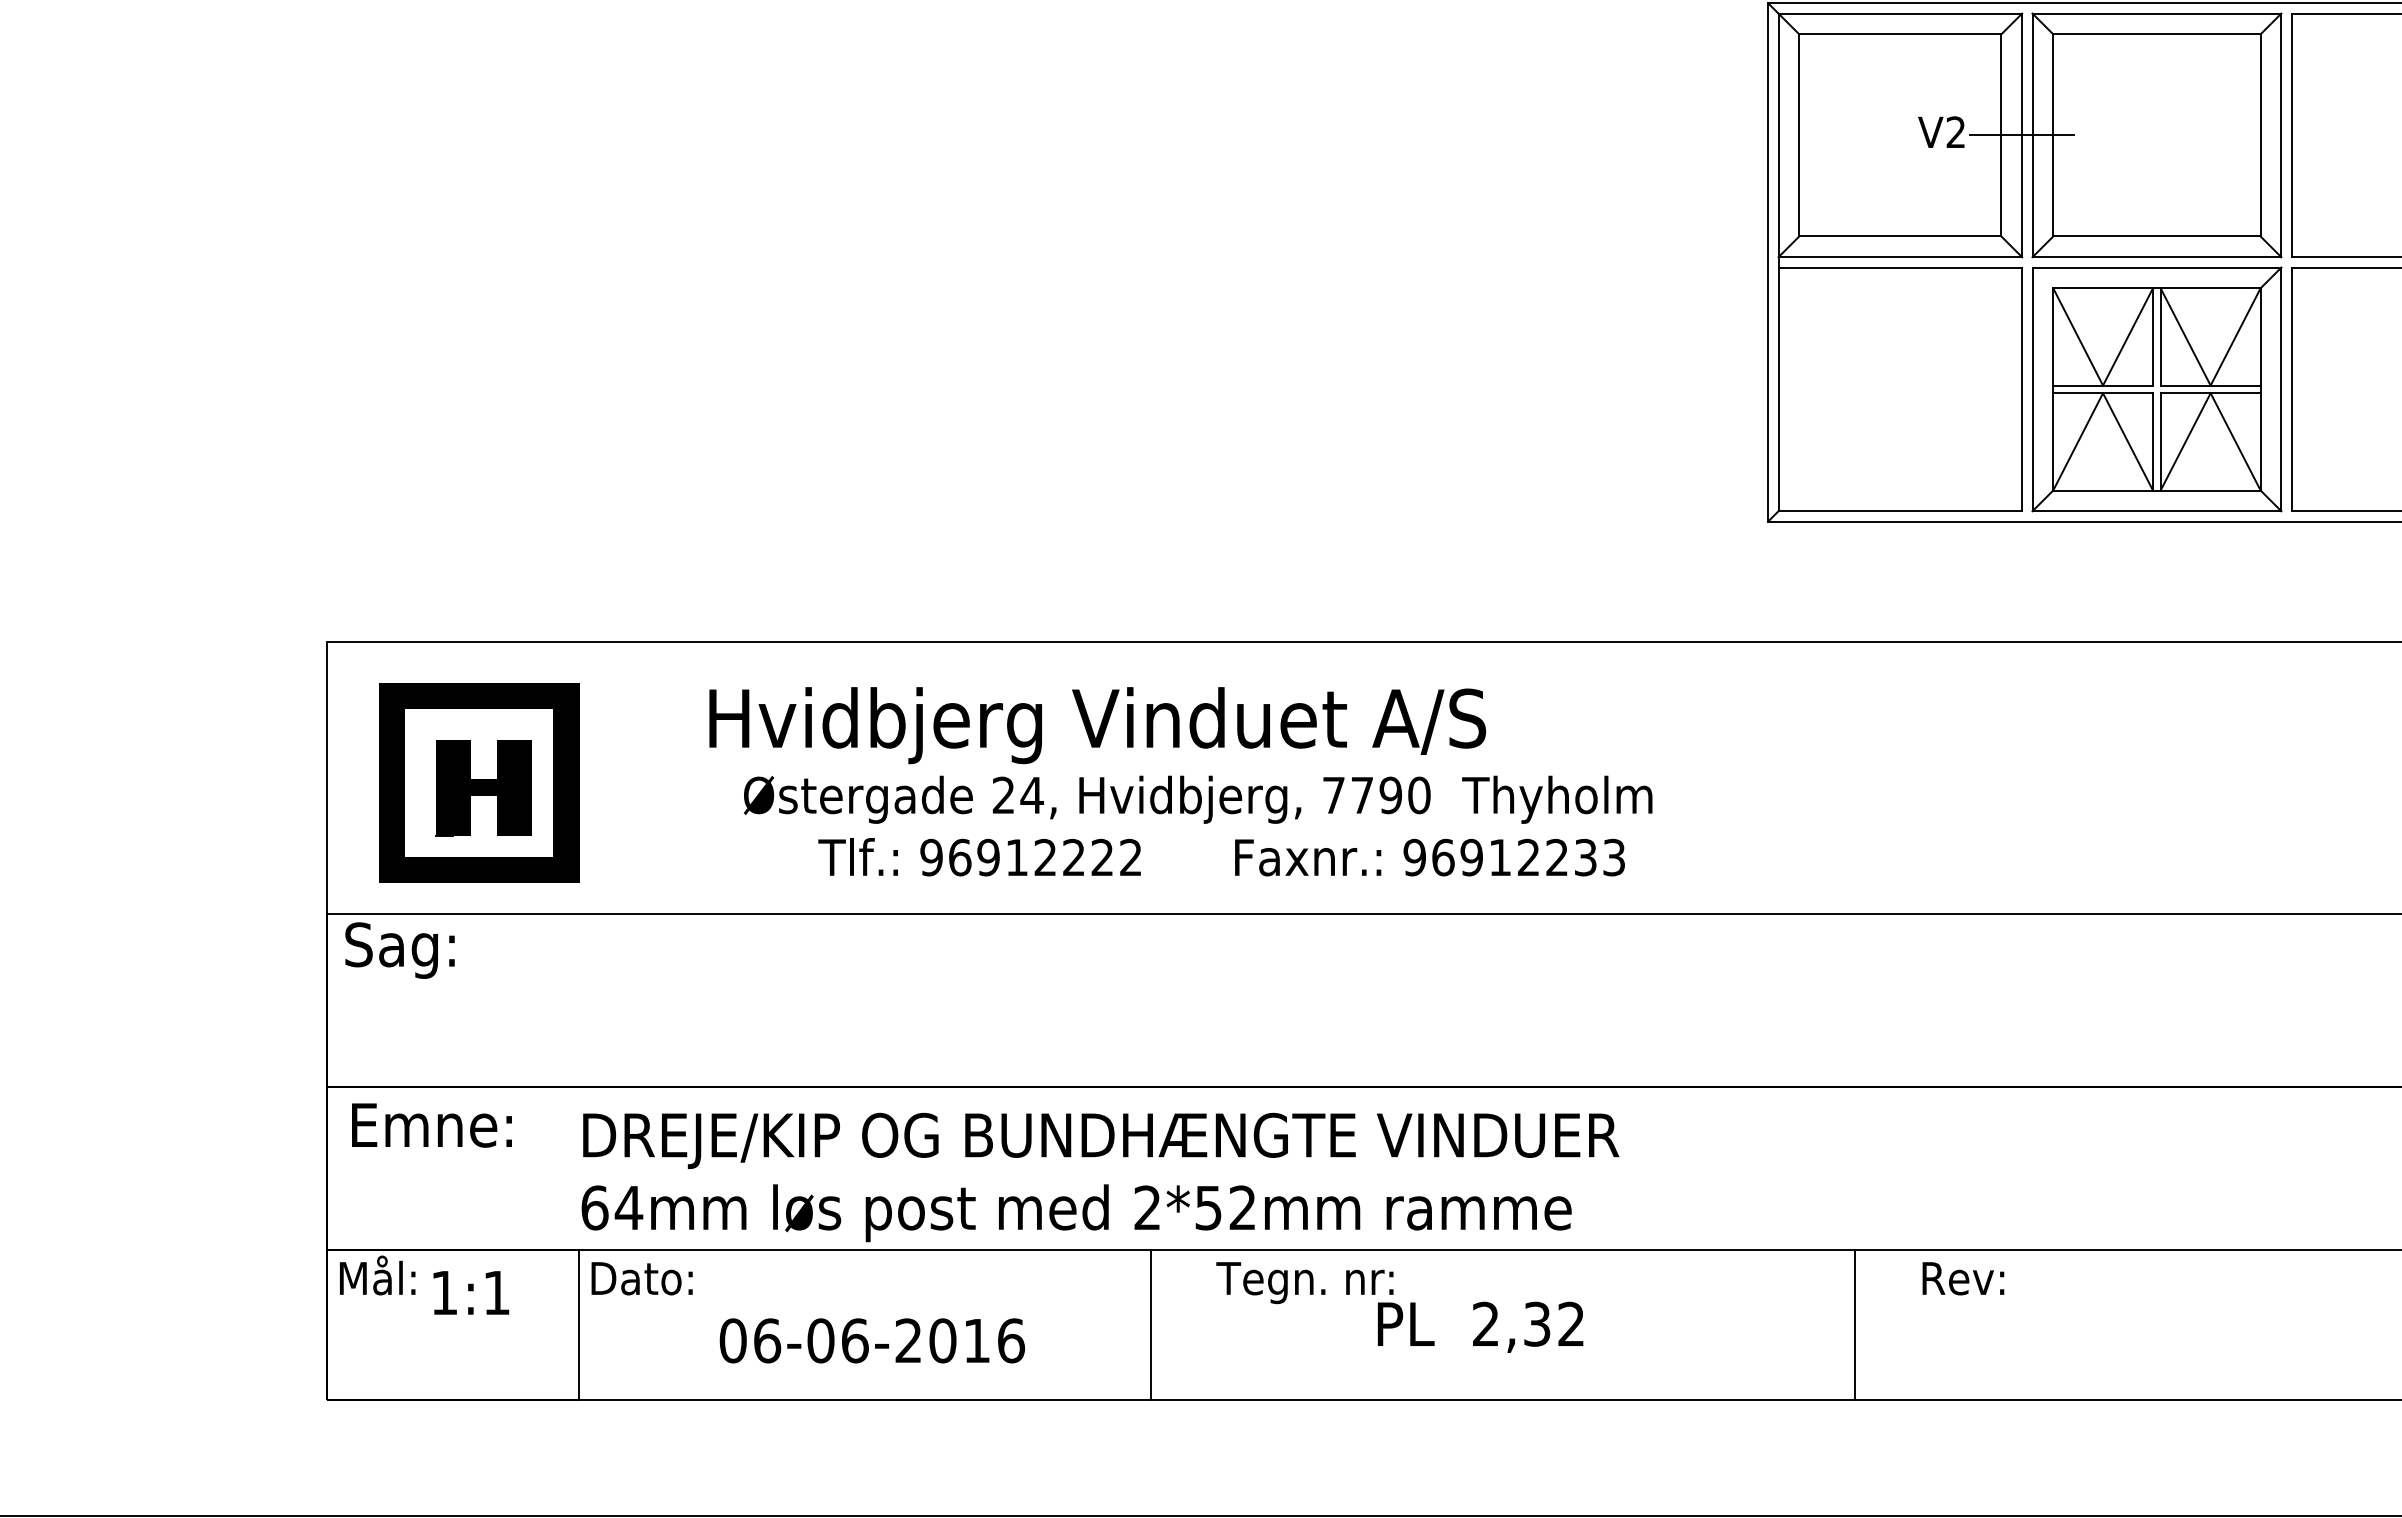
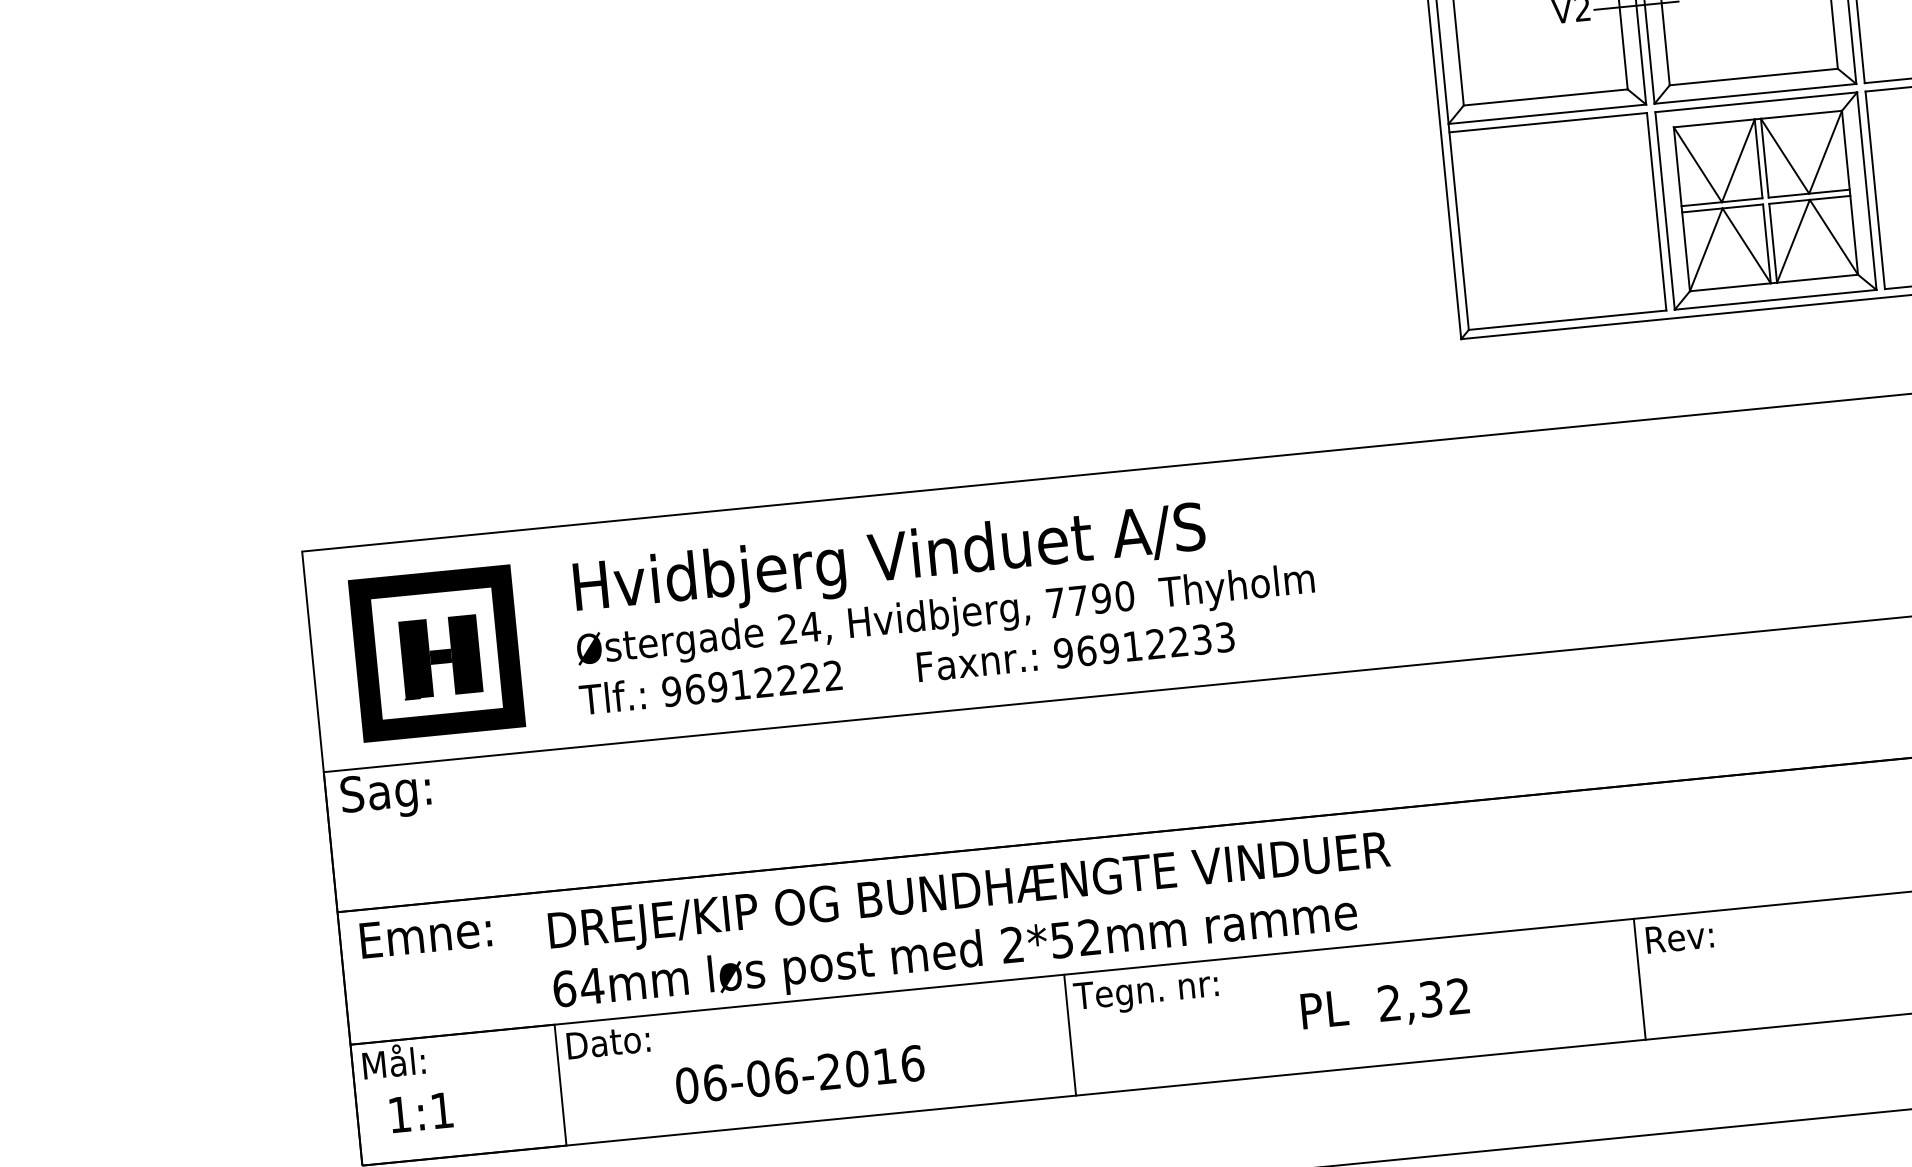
text: (1097, 725) -> (889, 562), moved
text: (1198, 799) -> (946, 617), moved
text: (1221, 857) -> (906, 668), moved
text: (471, 1292) -> (421, 1112), moved
line: (1151, 1324) -> (1070, 1034), moved
line: (1854, 1324) -> (1639, 978), moved
text: (1480, 1326) -> (1385, 1005), moved

